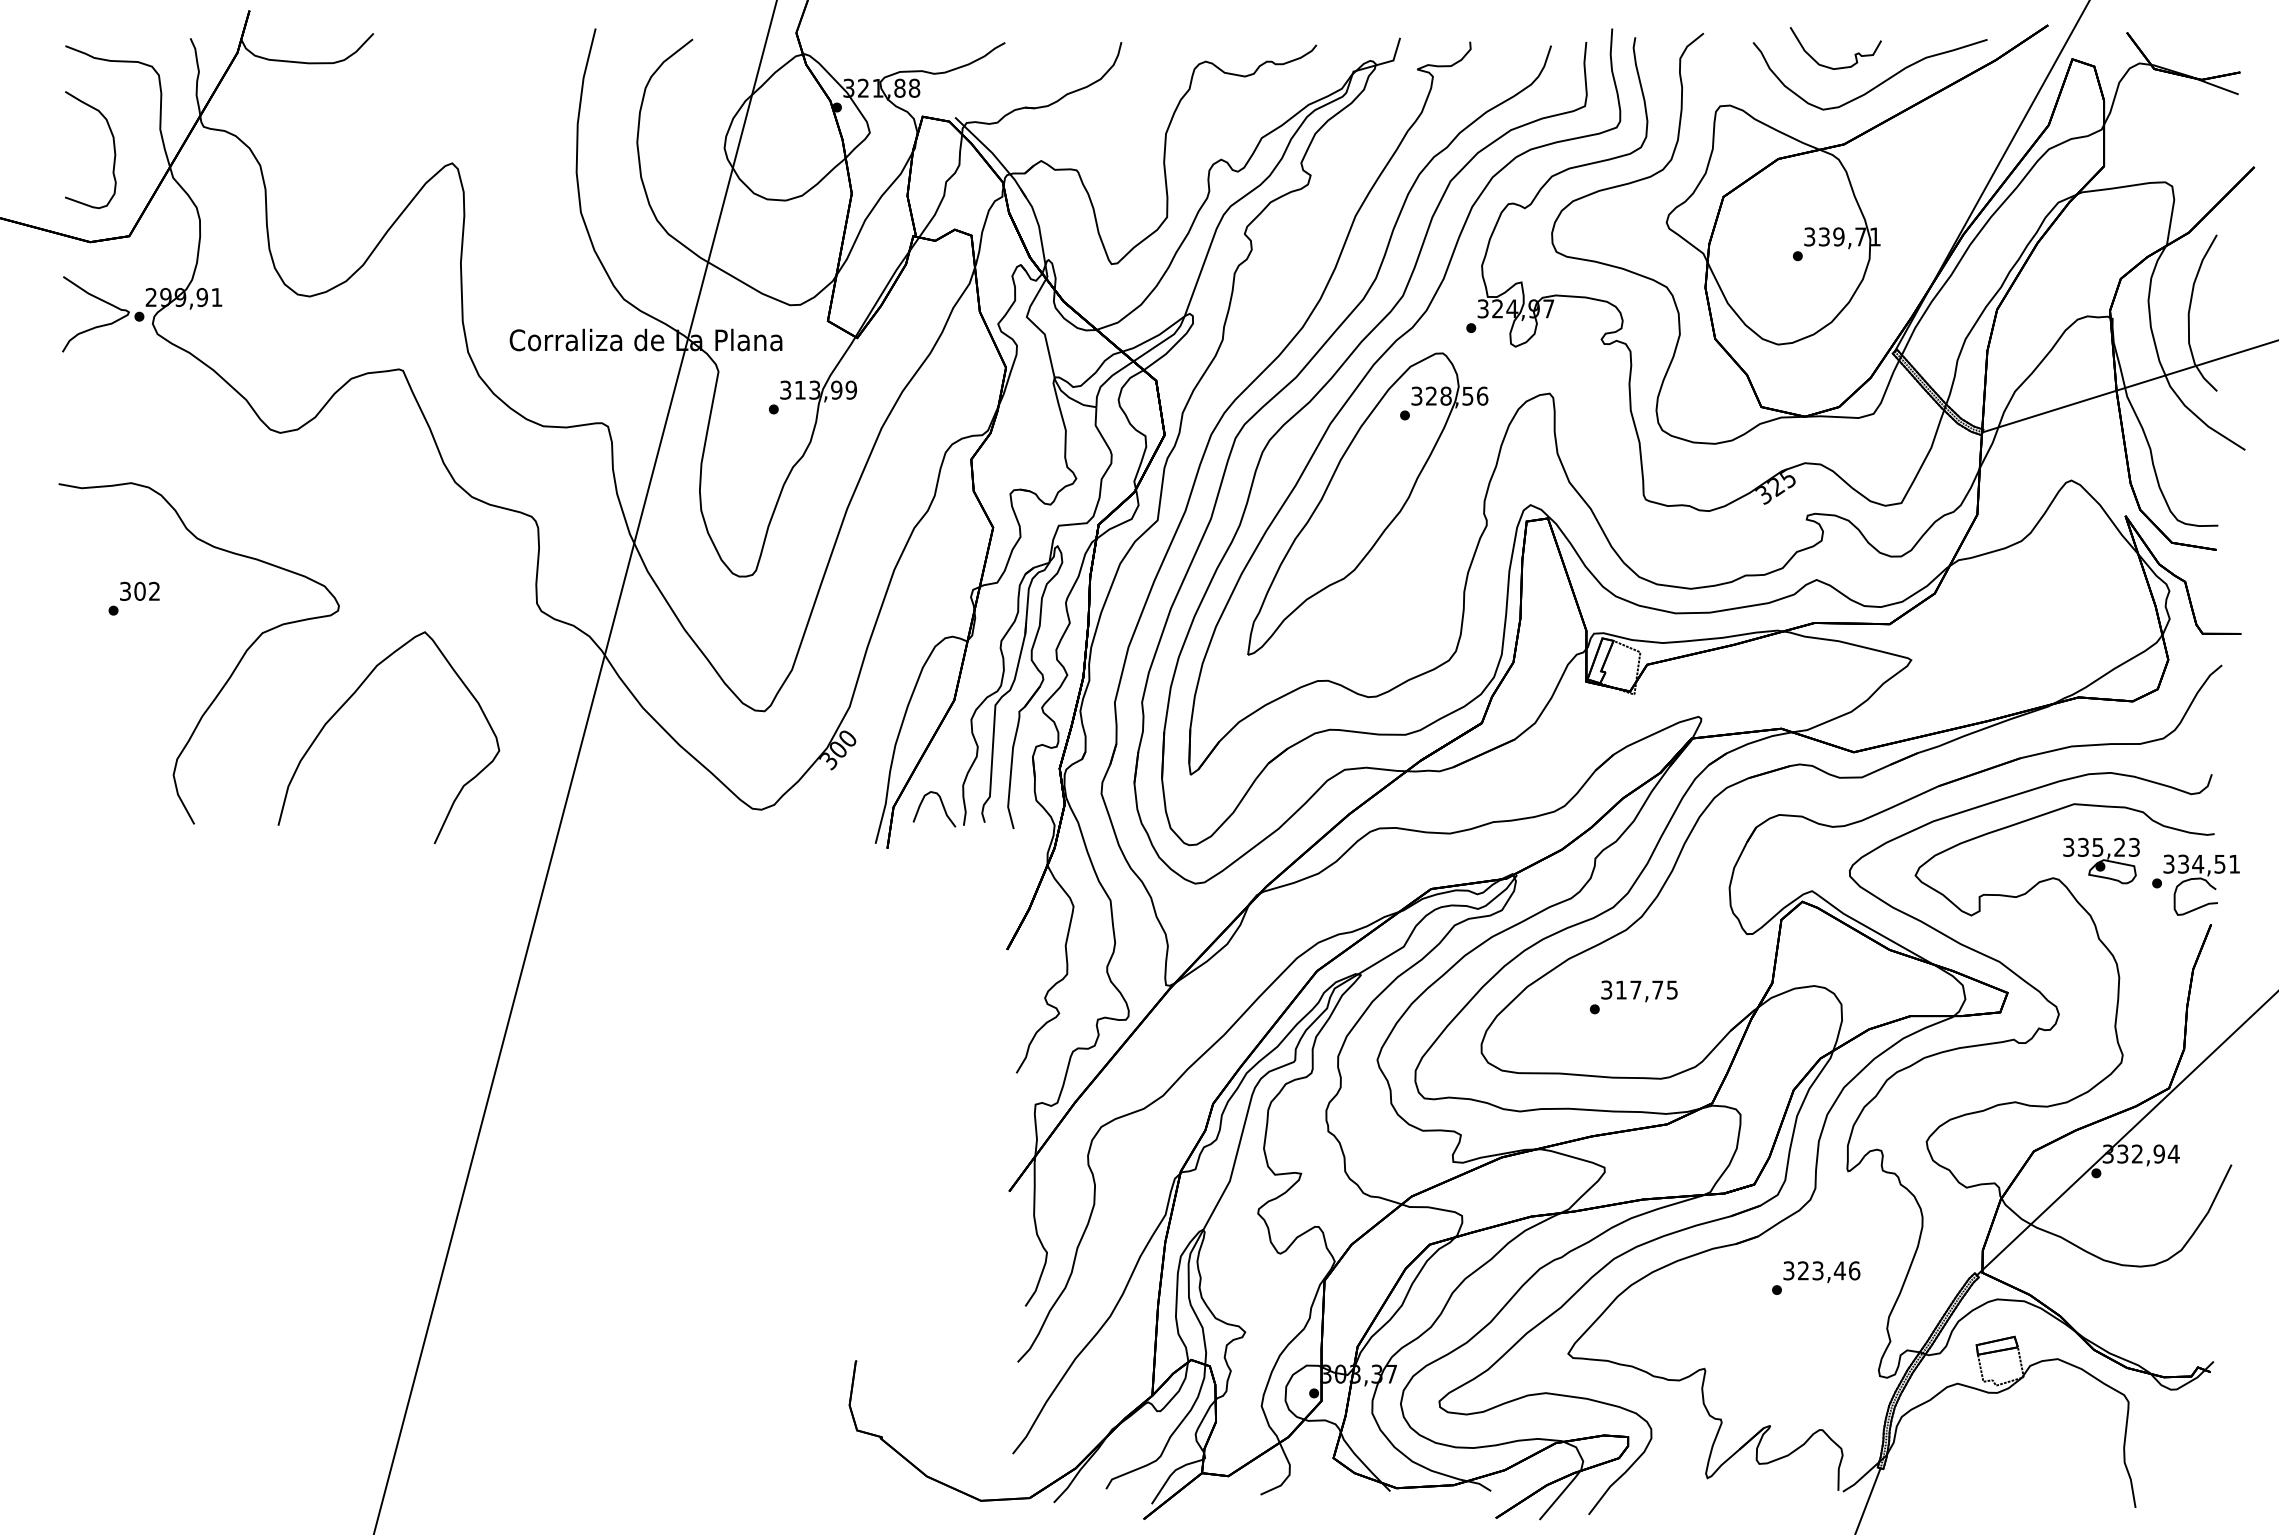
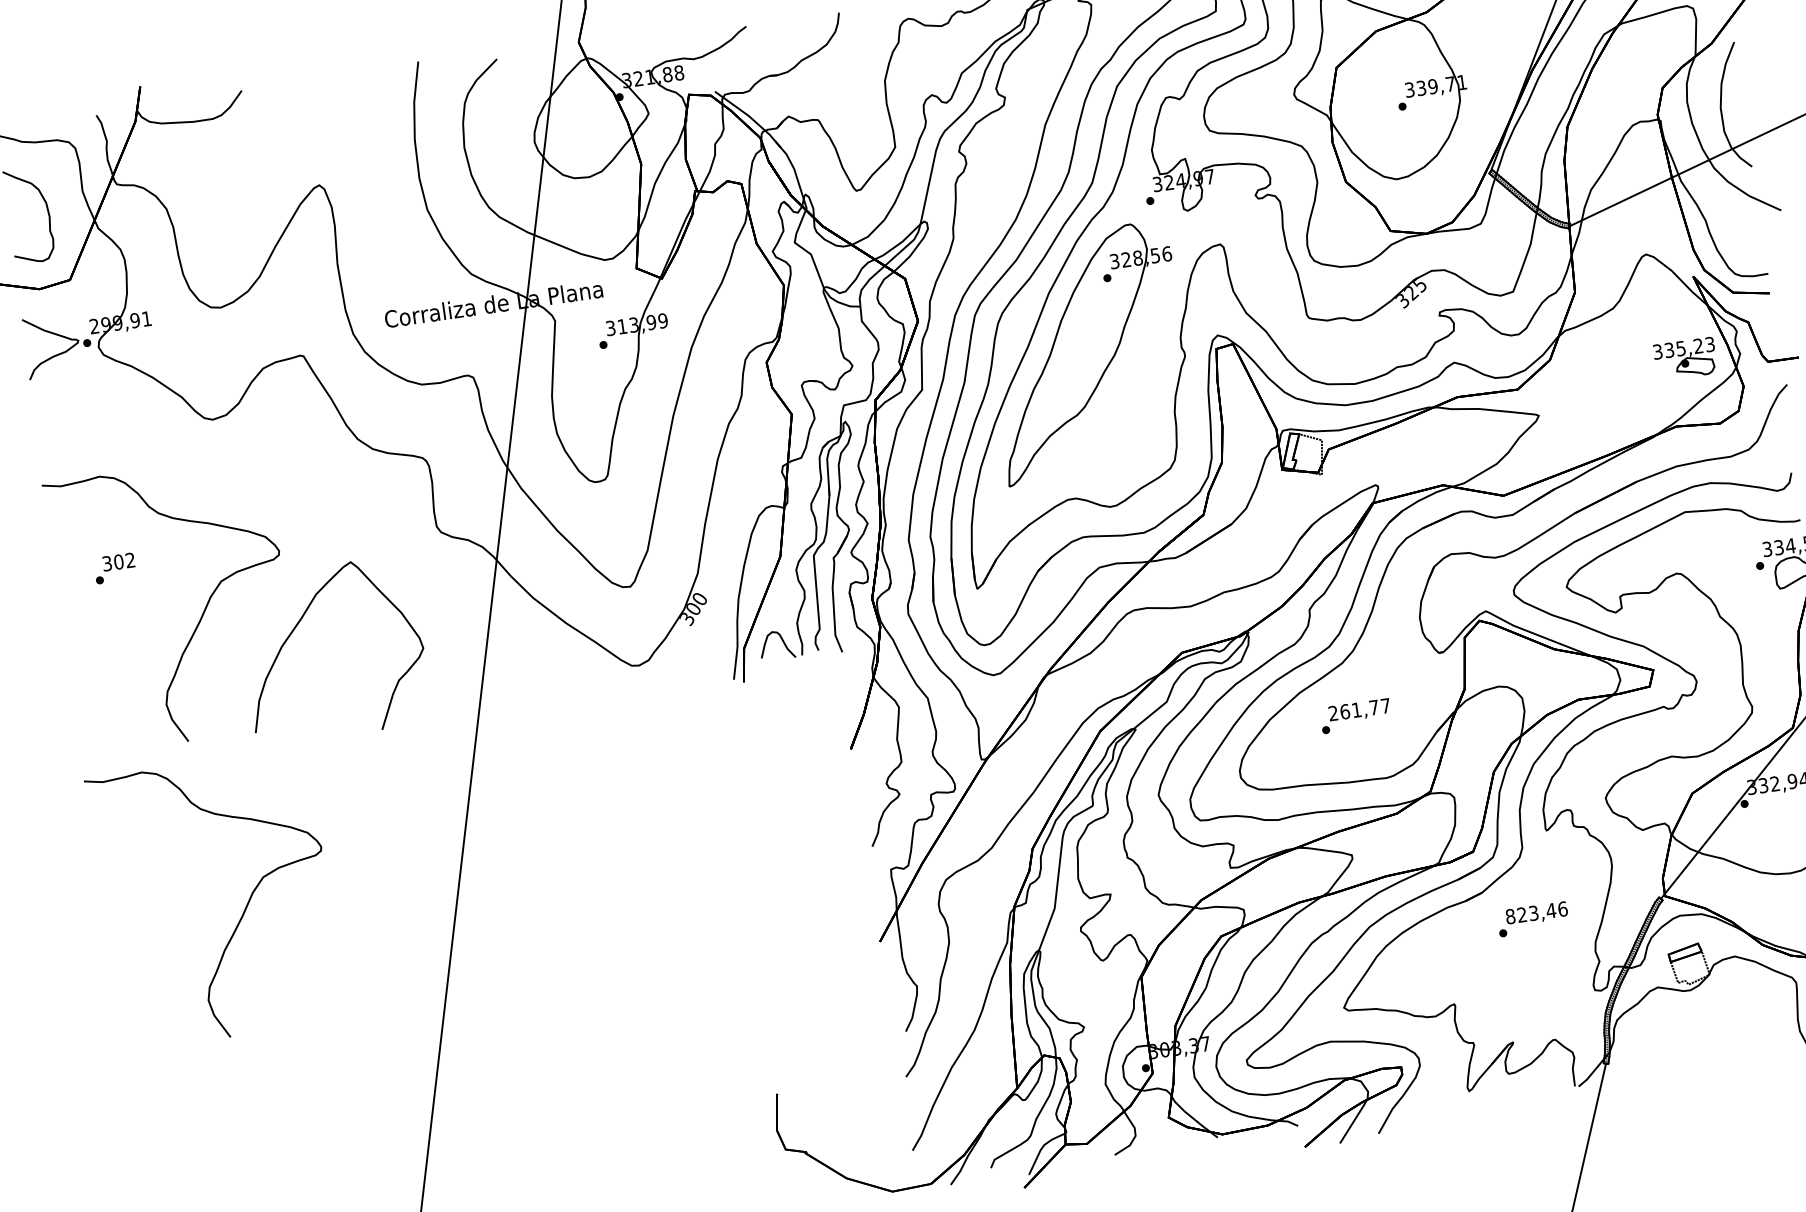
part: (2101, 860) -> (1685, 358), moved
text: (1639, 989) -> (1359, 709), 317,75 -> 261,77
curve: (230, 1045) -> (242, 913), added
text: (1788, 1270) -> (1510, 916), 323,46 -> 823,46

